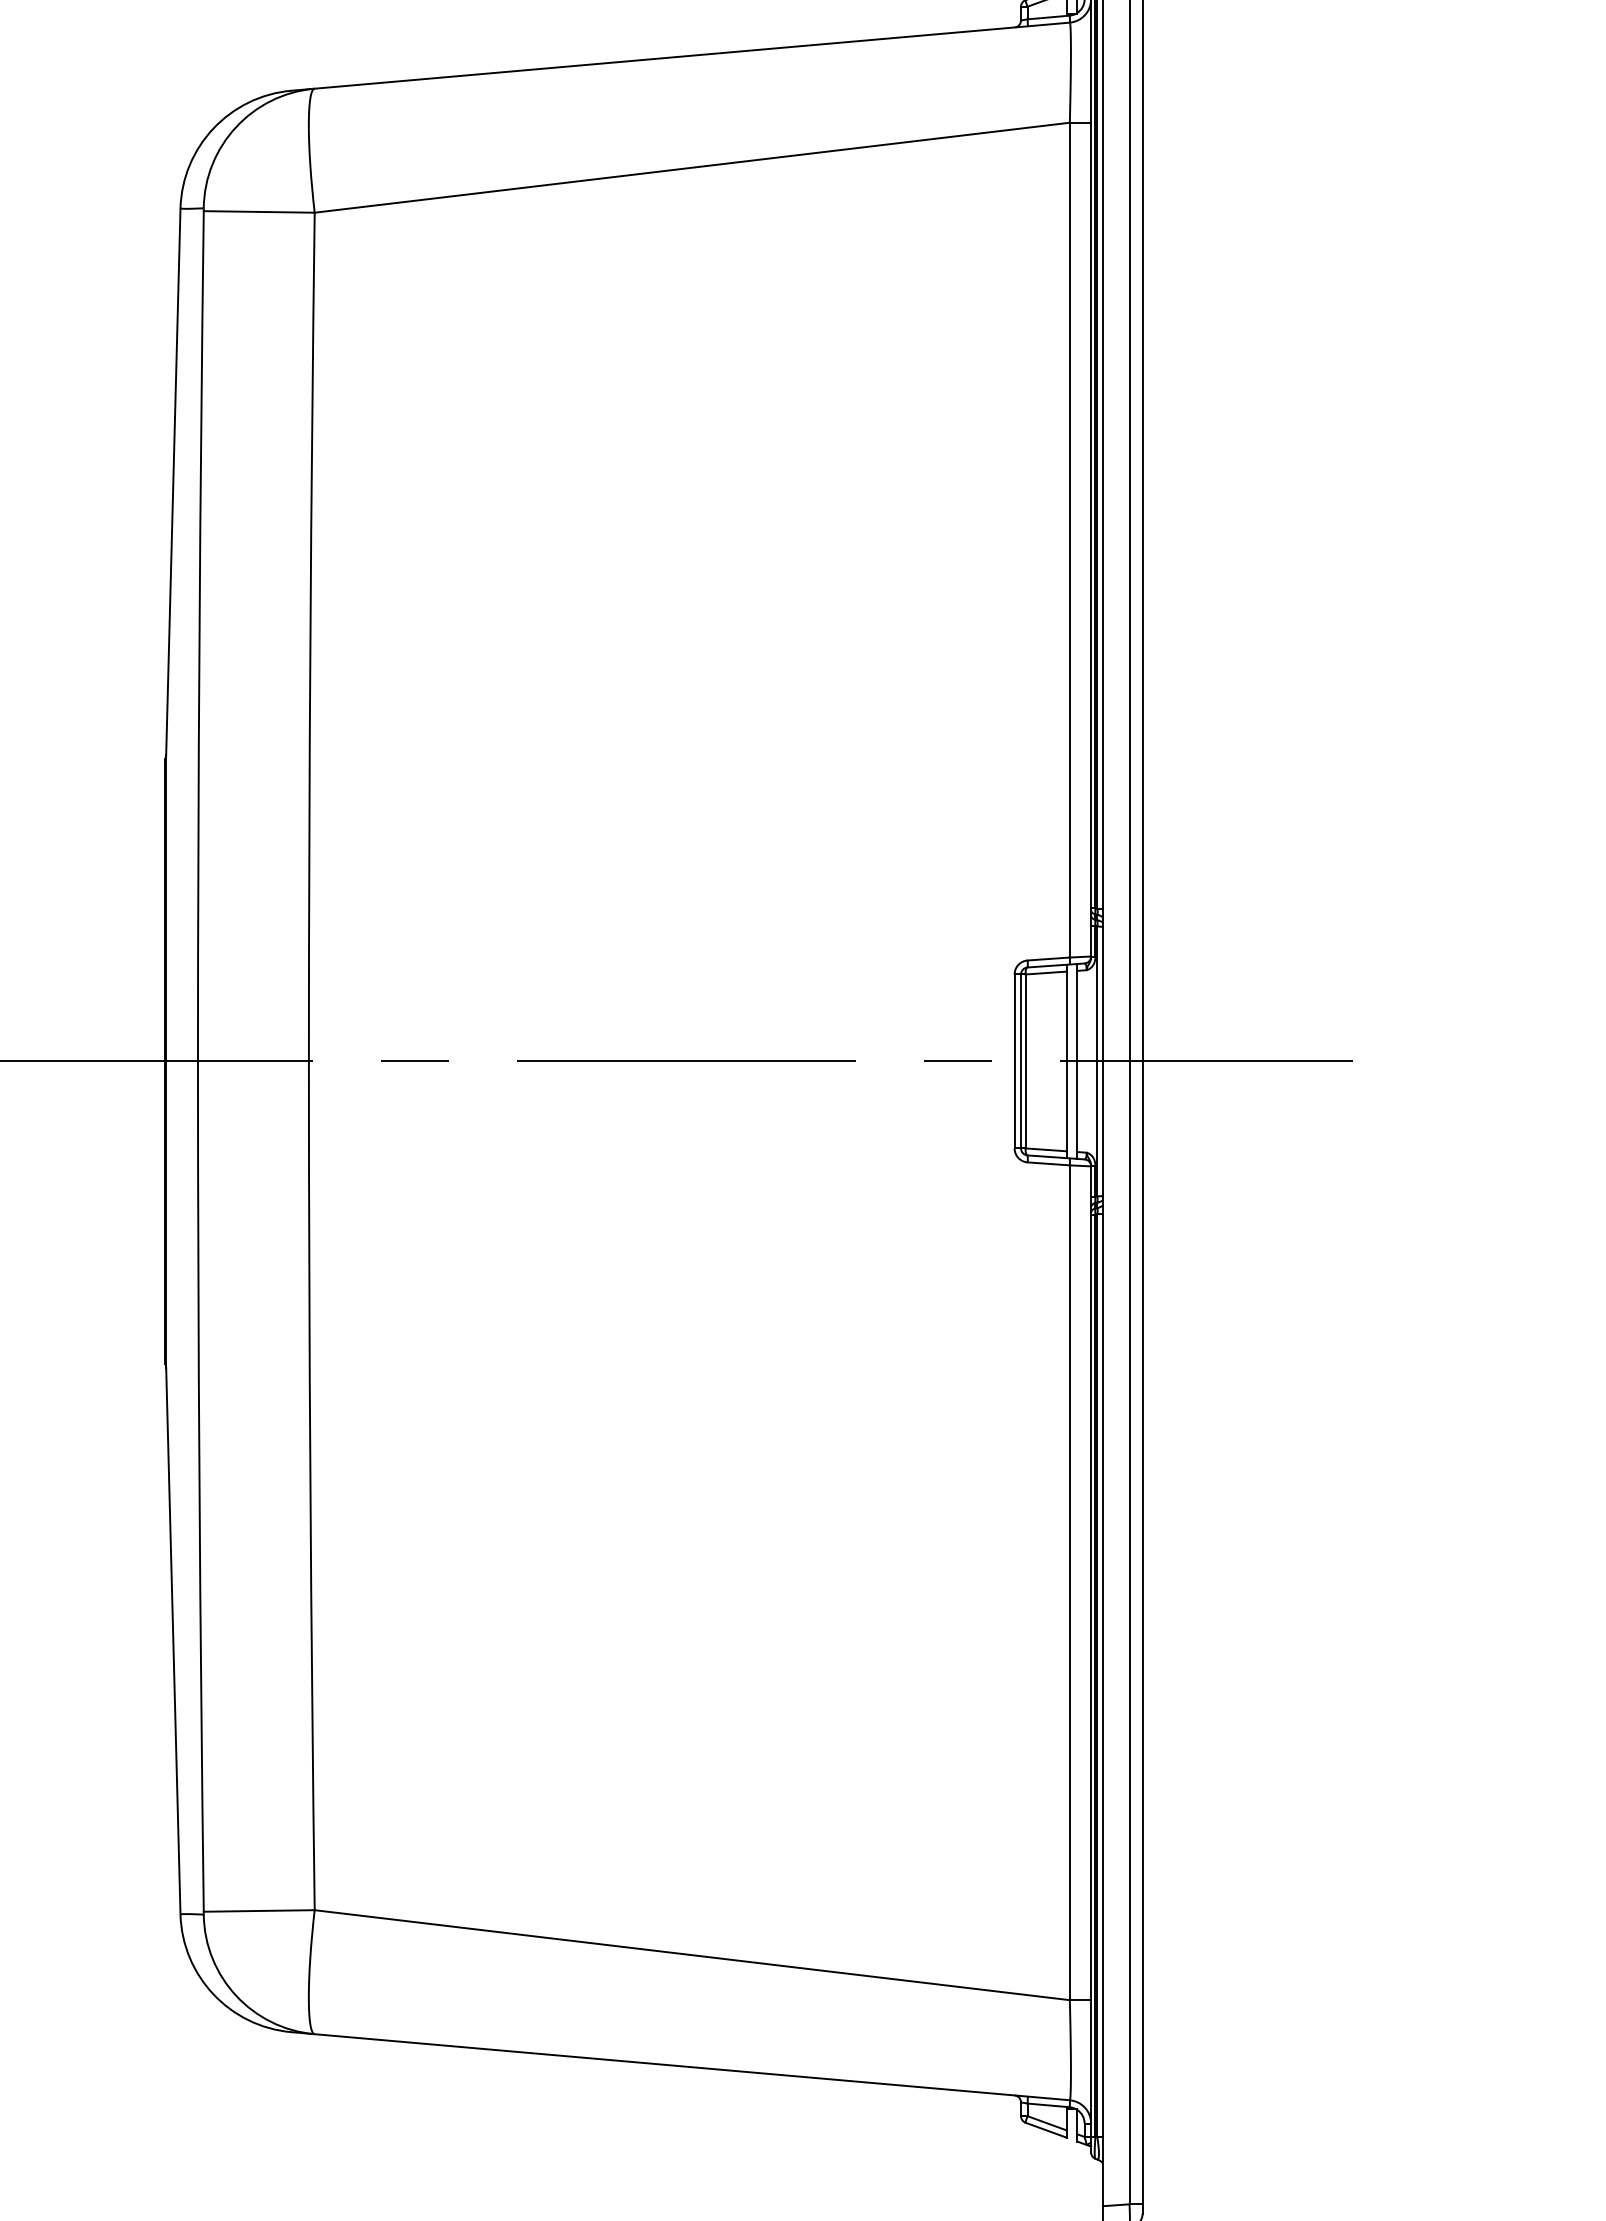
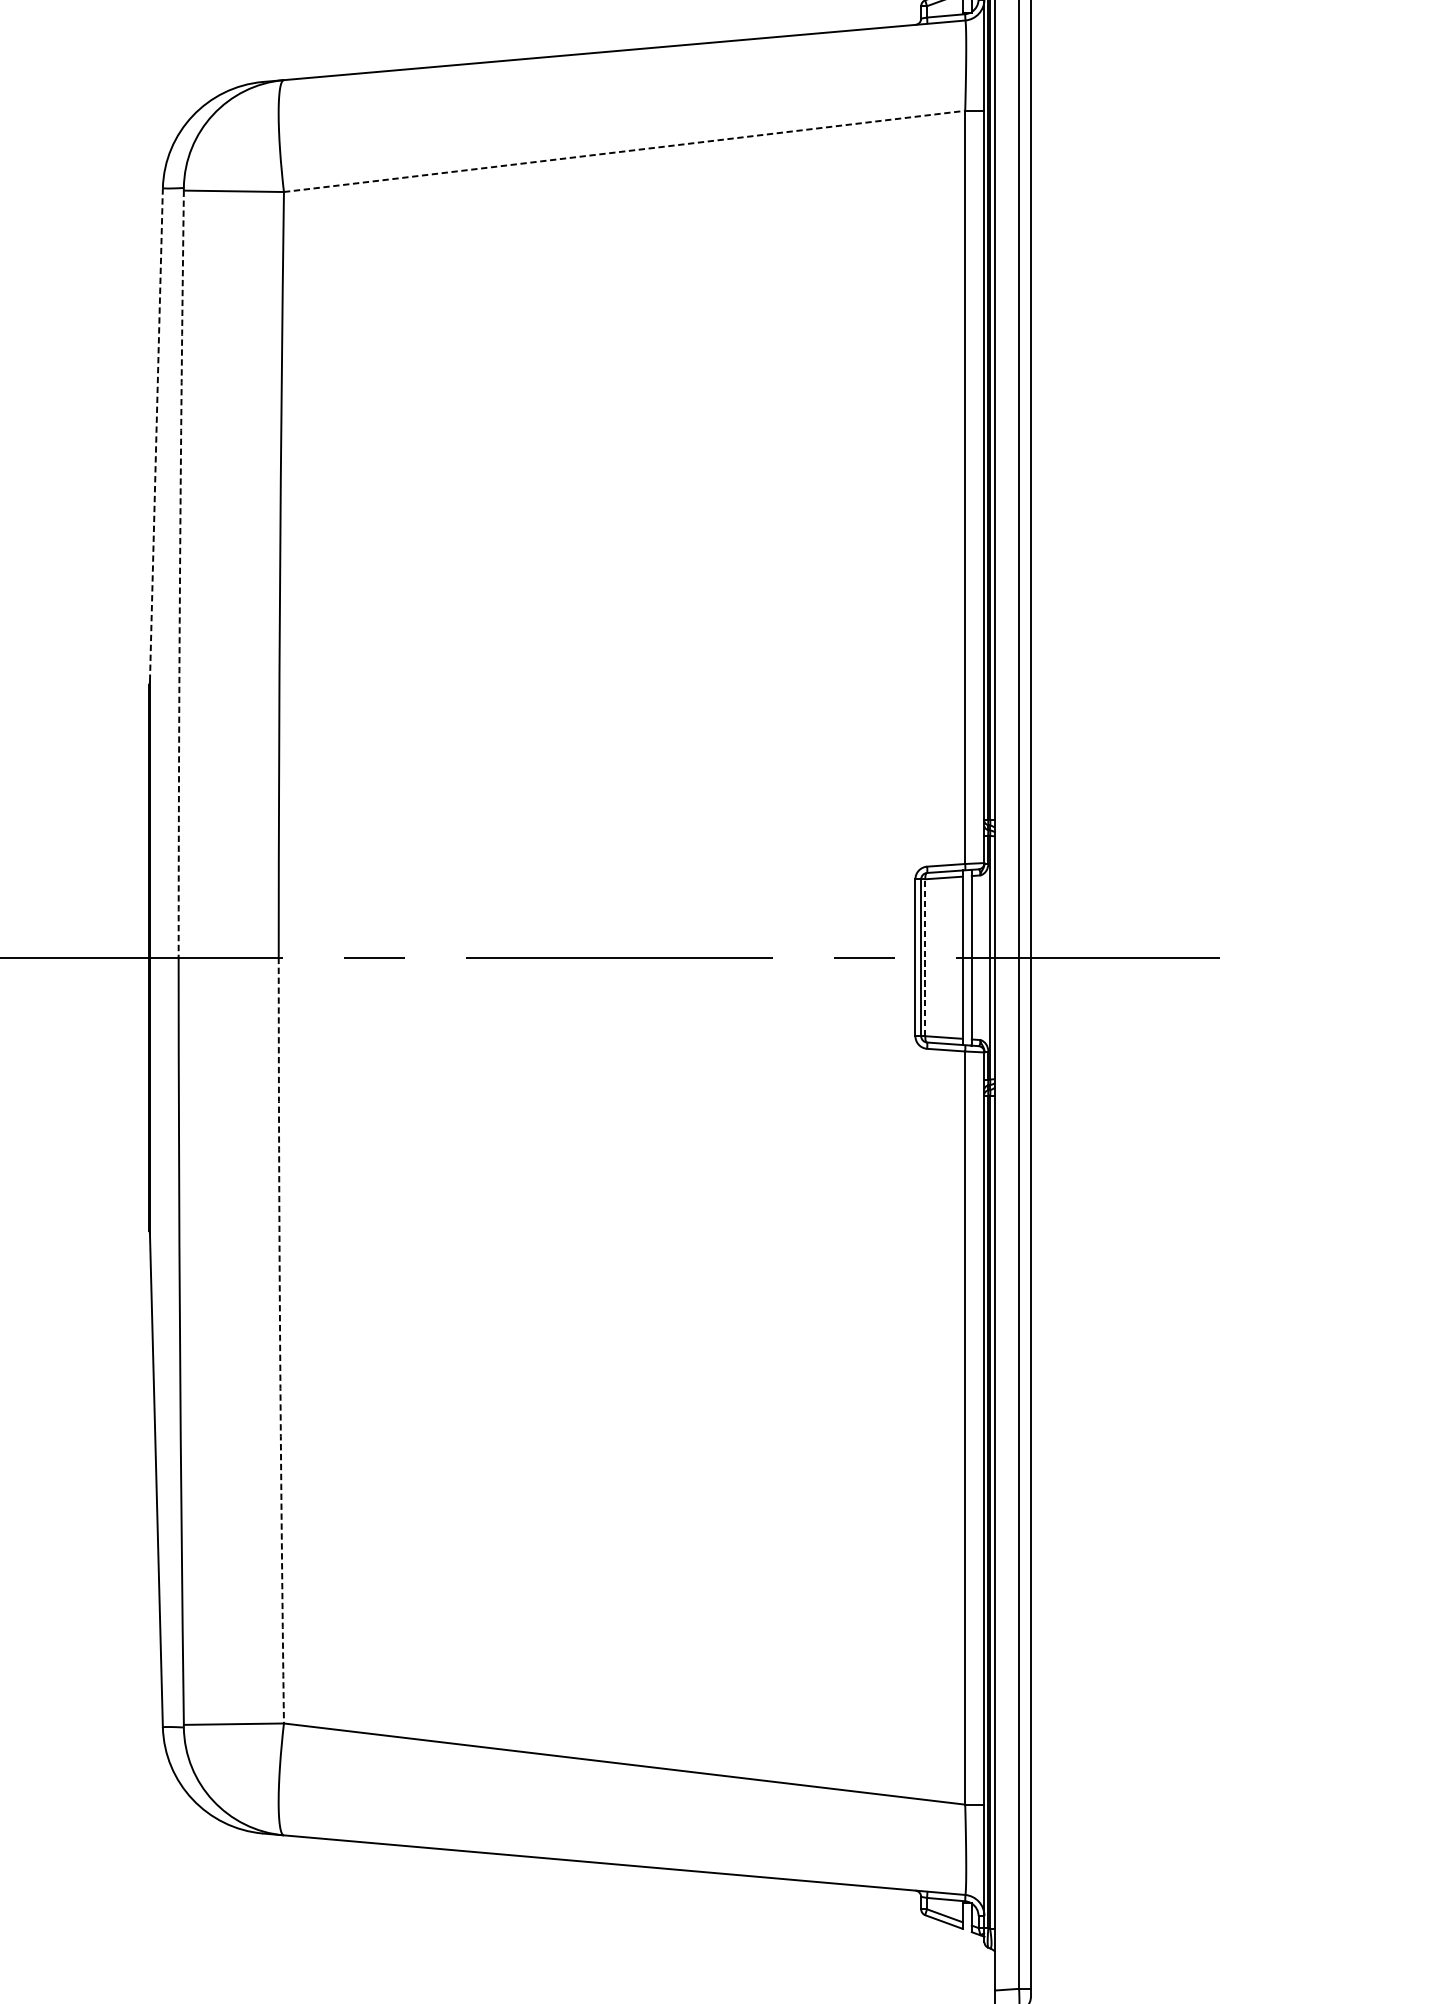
line: (692, 167) -> (624, 151), solid -> dashed
line: (173, 482) -> (156, 435), solid -> dashed
arc: (199, 636) -> (180, 574), solid -> dashed
line: (1025, 1061) -> (925, 957), solid -> dashed
arc: (310, 1485) -> (280, 1340), solid -> dashed

